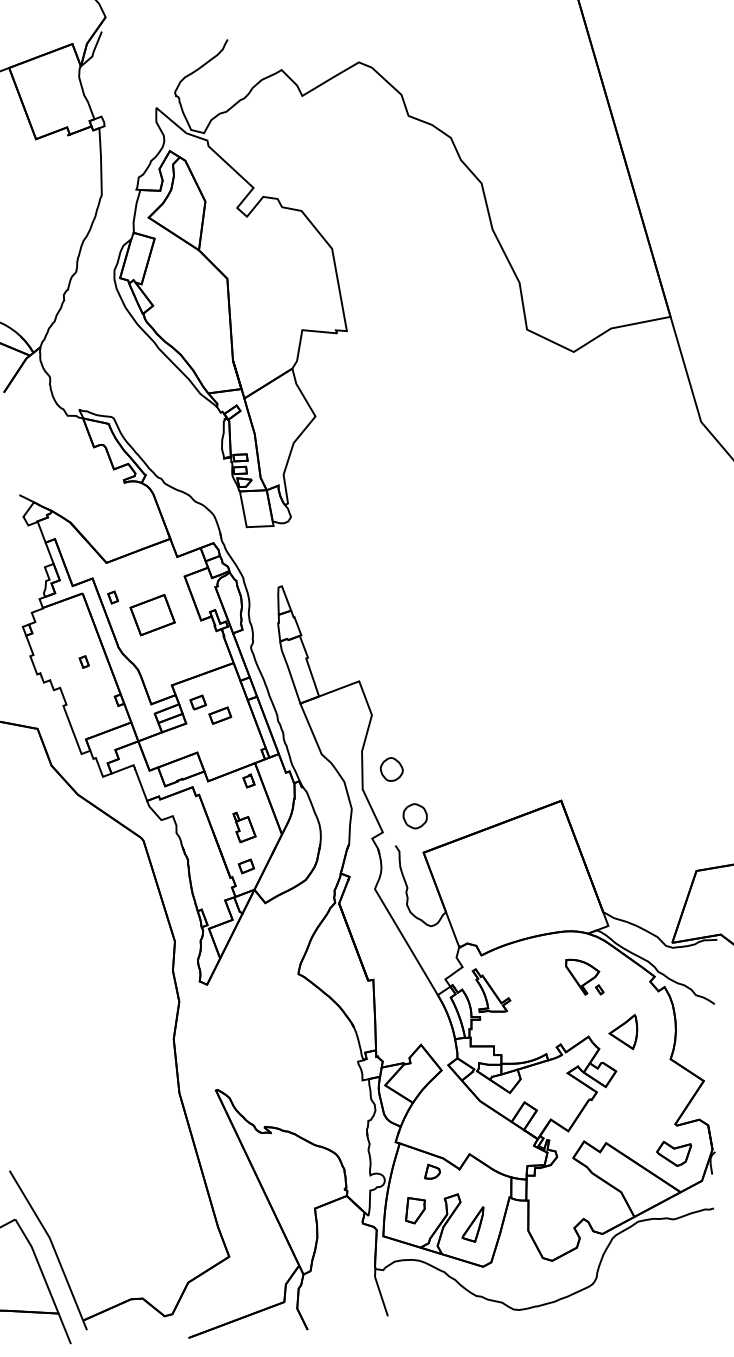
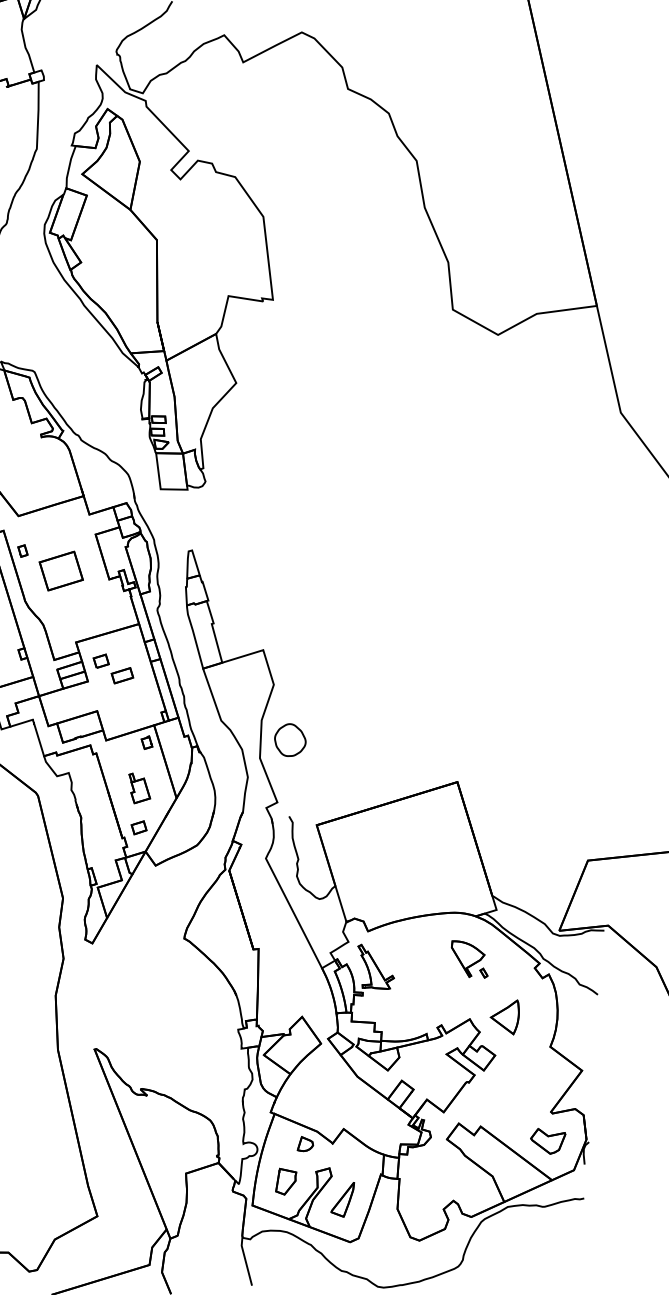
part: (391, 769) -> (289, 740), size x1.4
part: (414, 816) -> (309, 788), removed

